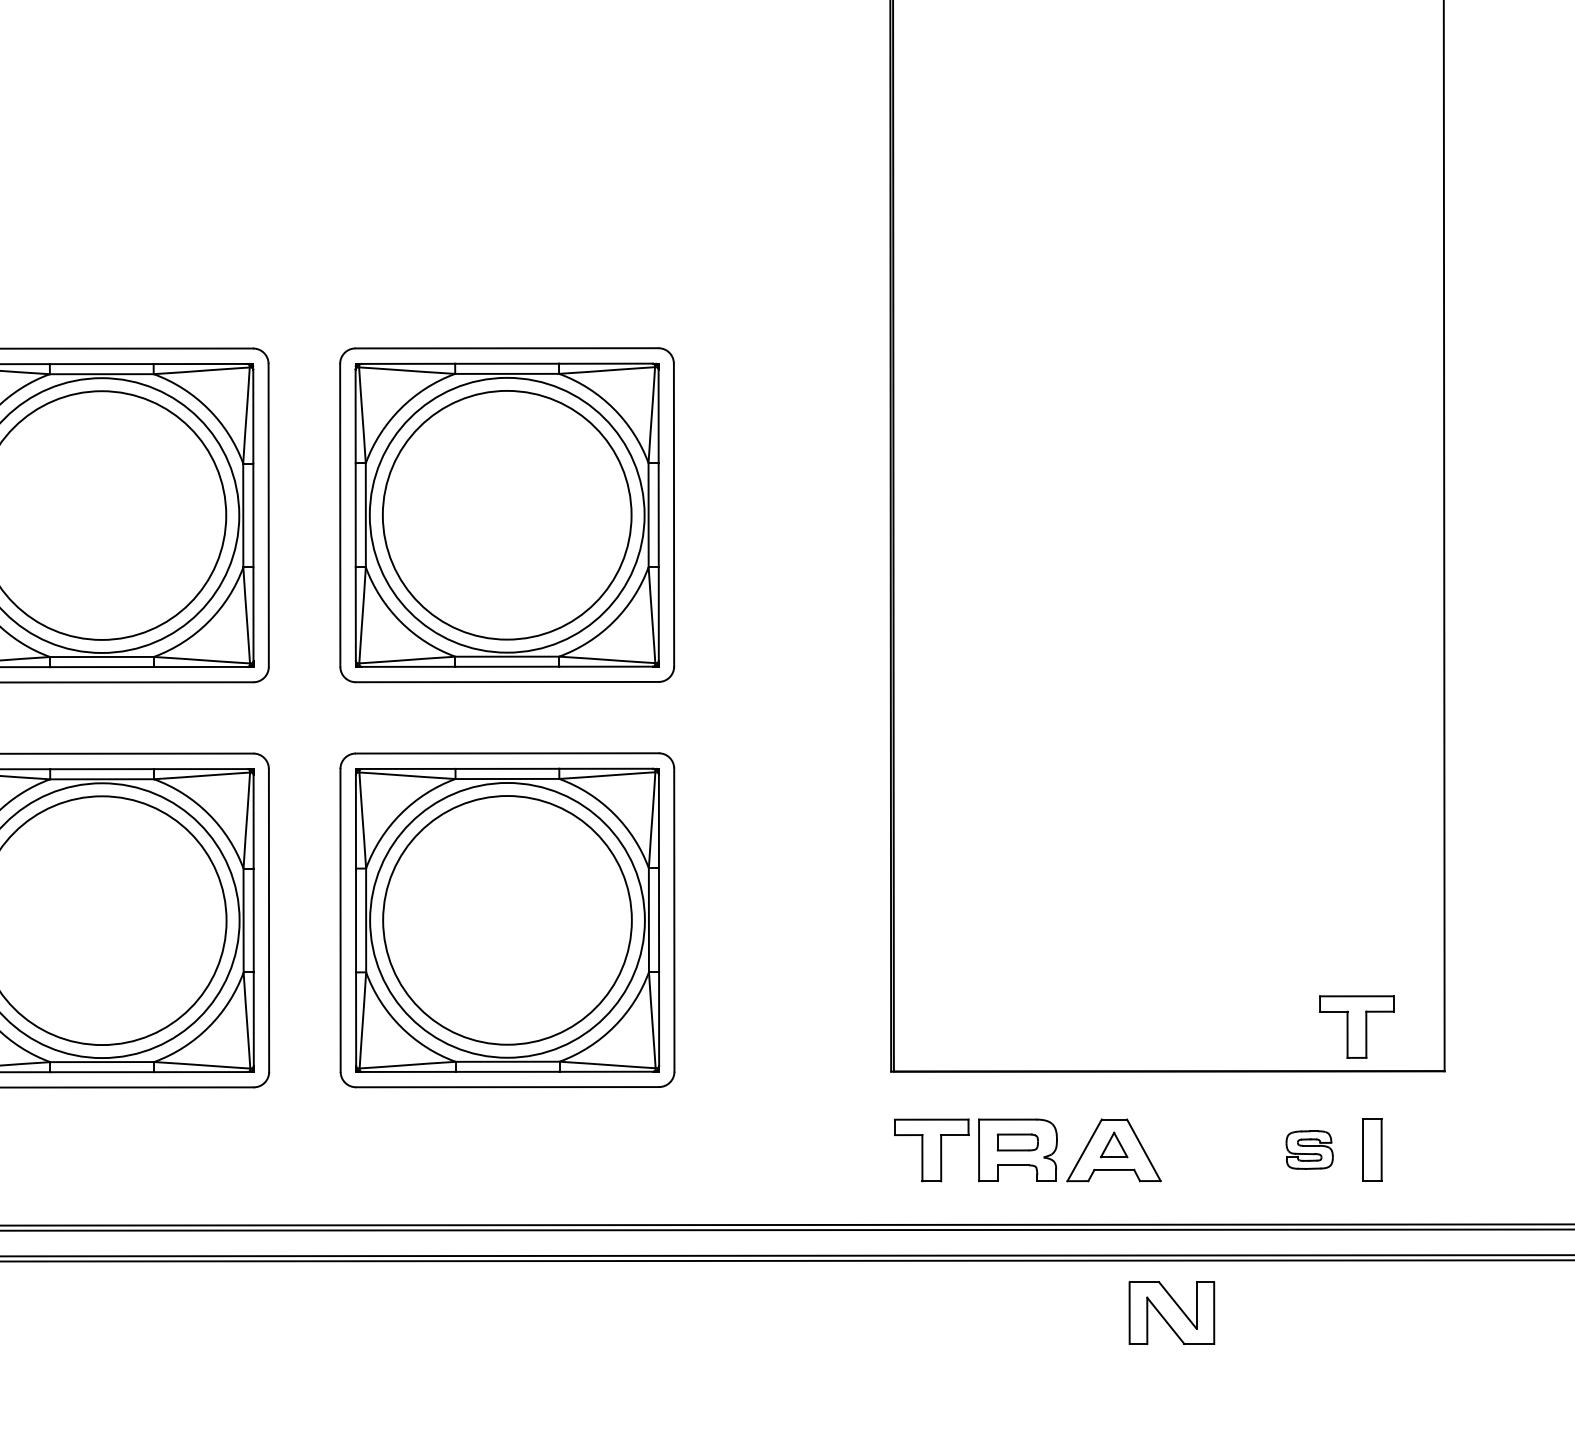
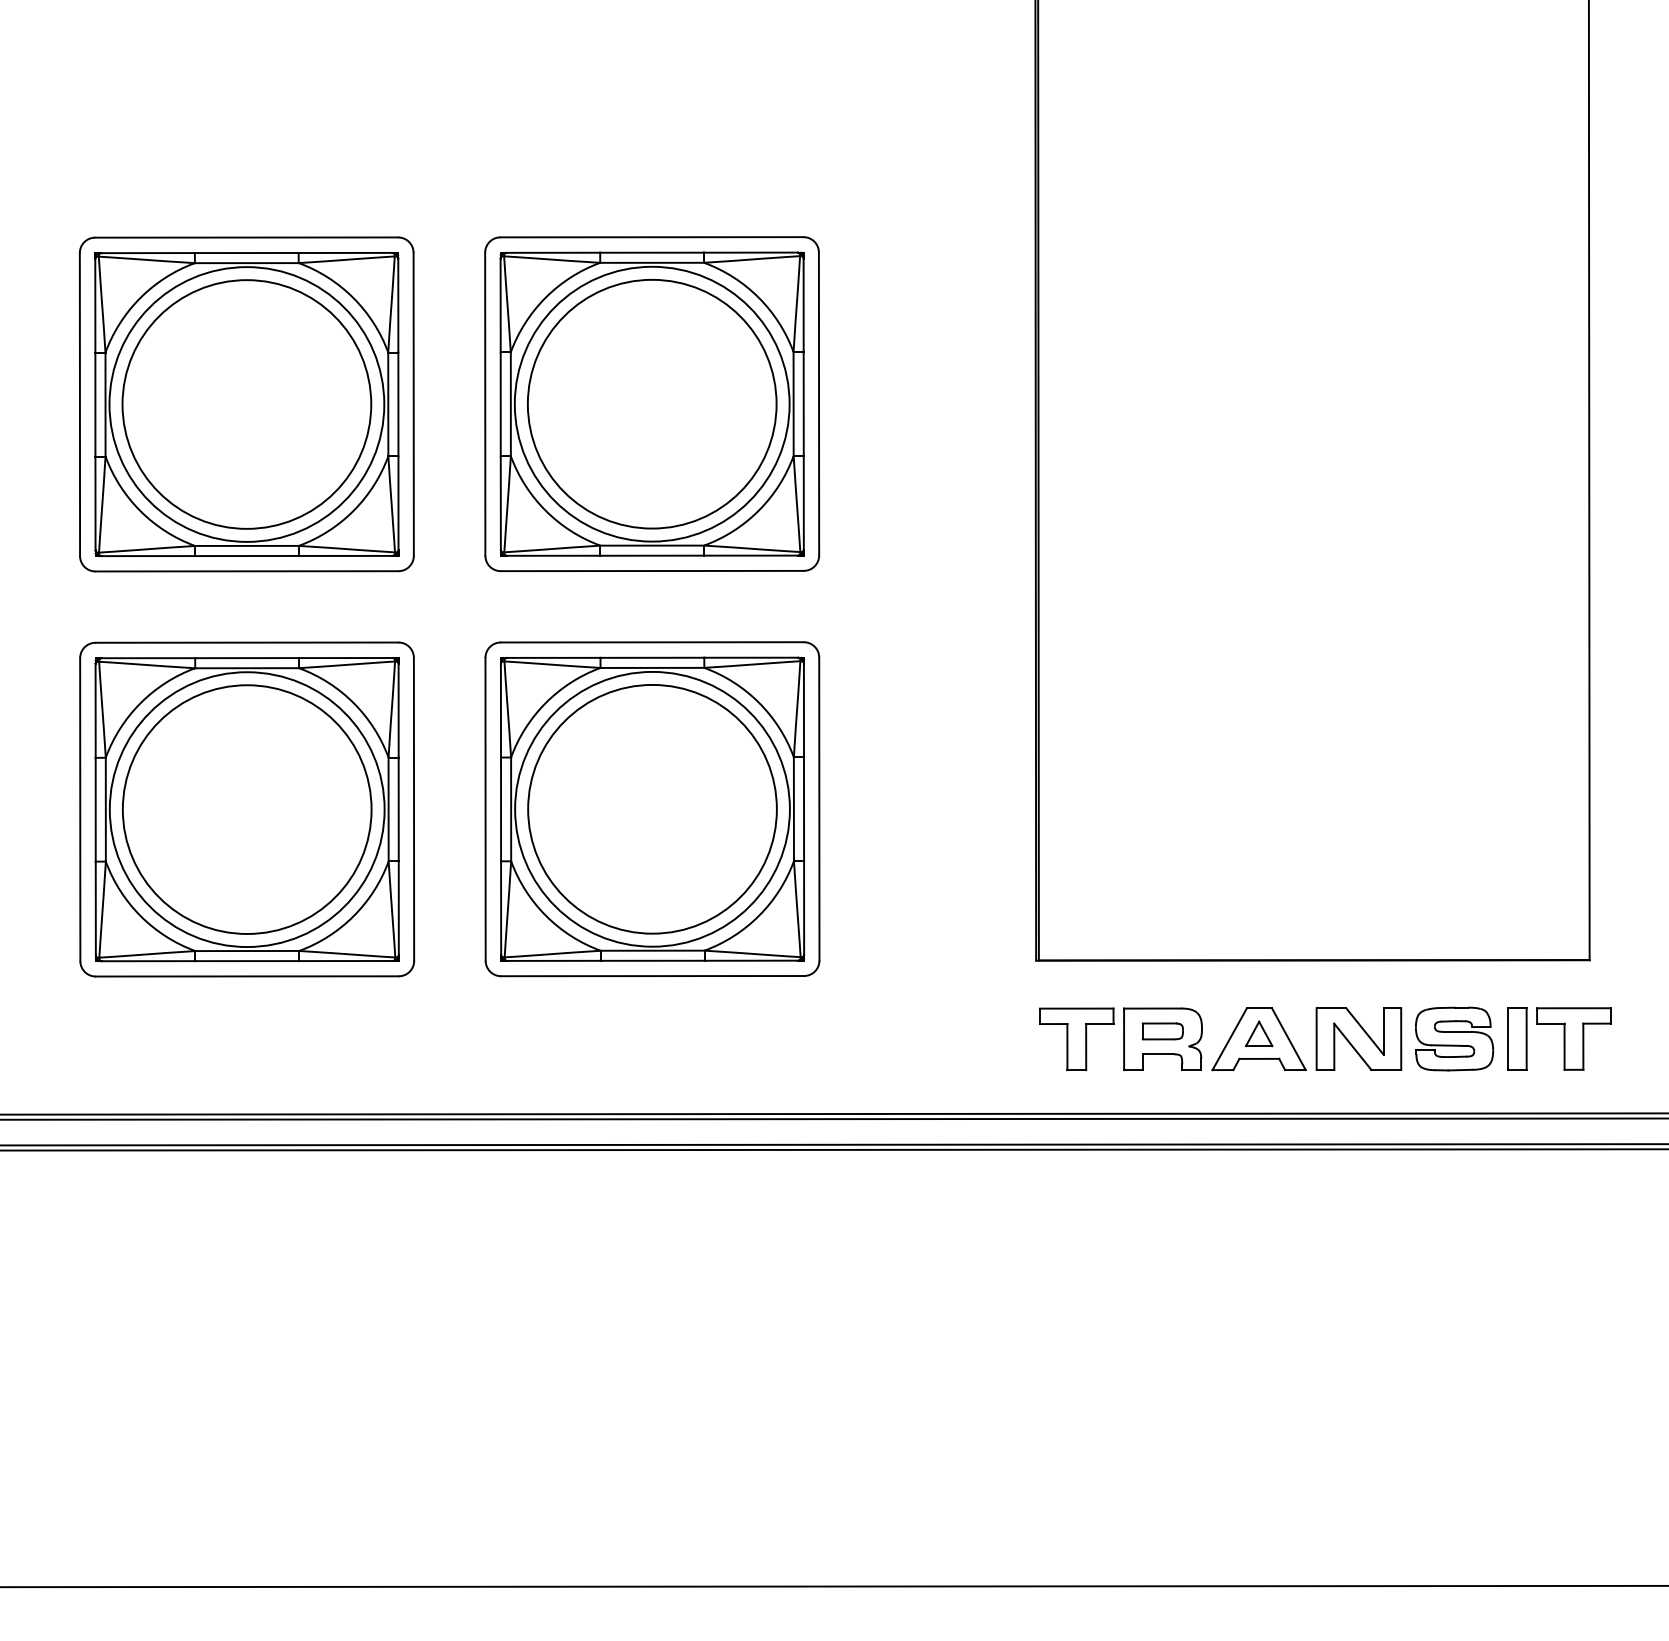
part: (1356, 1026) -> (1573, 1038), moved
part: (1309, 1149) -> (1454, 1038), size x1.67
part: (1171, 1312) -> (1358, 1038), moved

